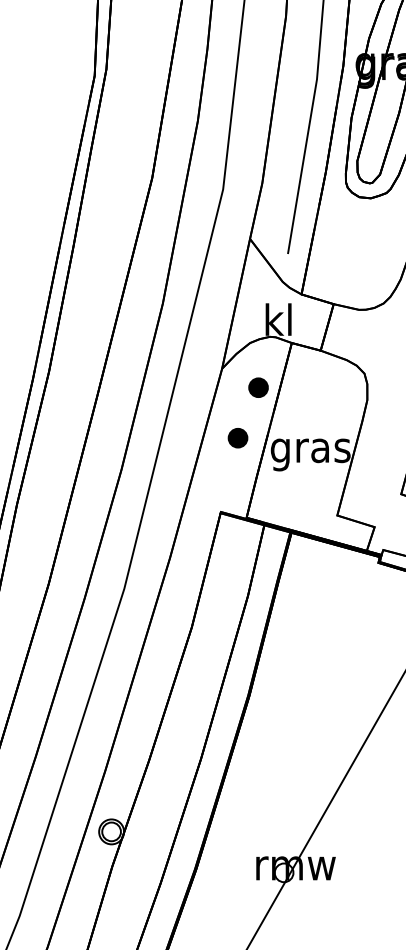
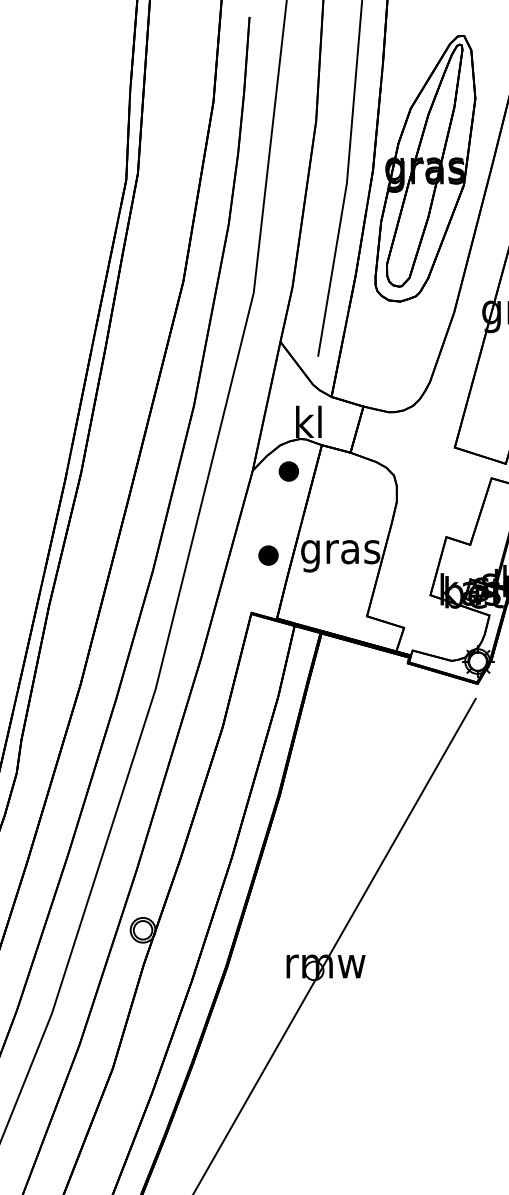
part: (258, 387) -> (288, 471), moved
part: (238, 438) -> (268, 555), moved

